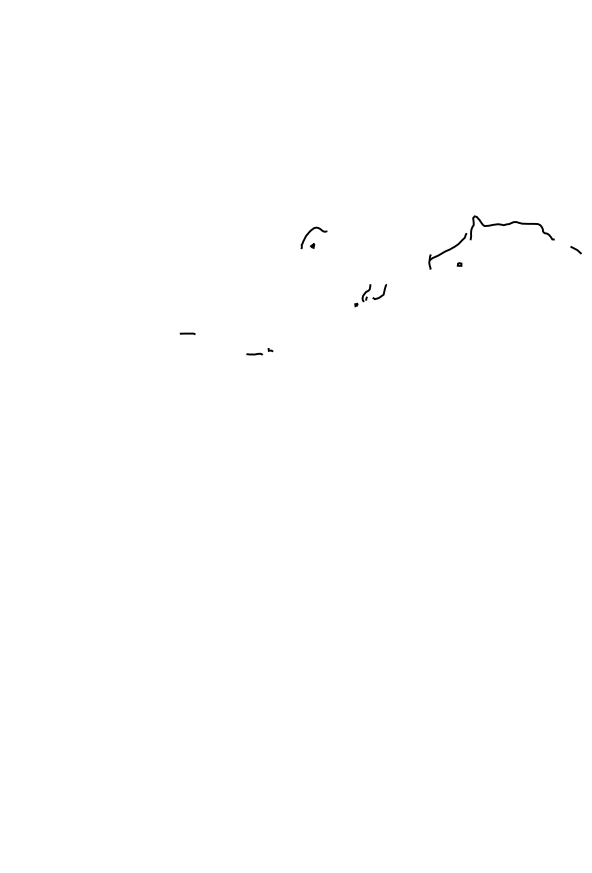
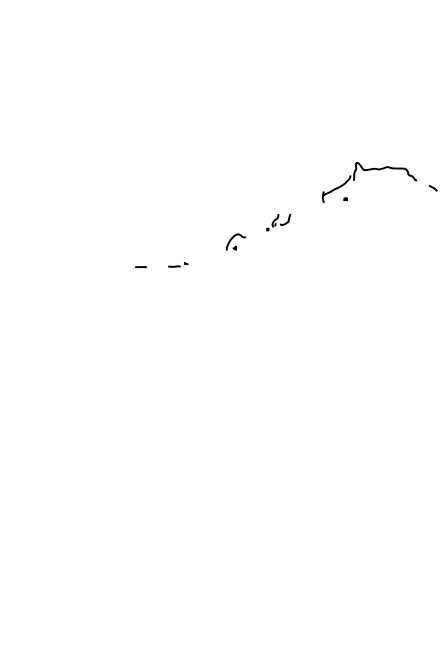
part: (313, 237) -> (235, 241), moved
line: (188, 334) -> (141, 267), moved
part: (260, 351) -> (178, 264), moved

